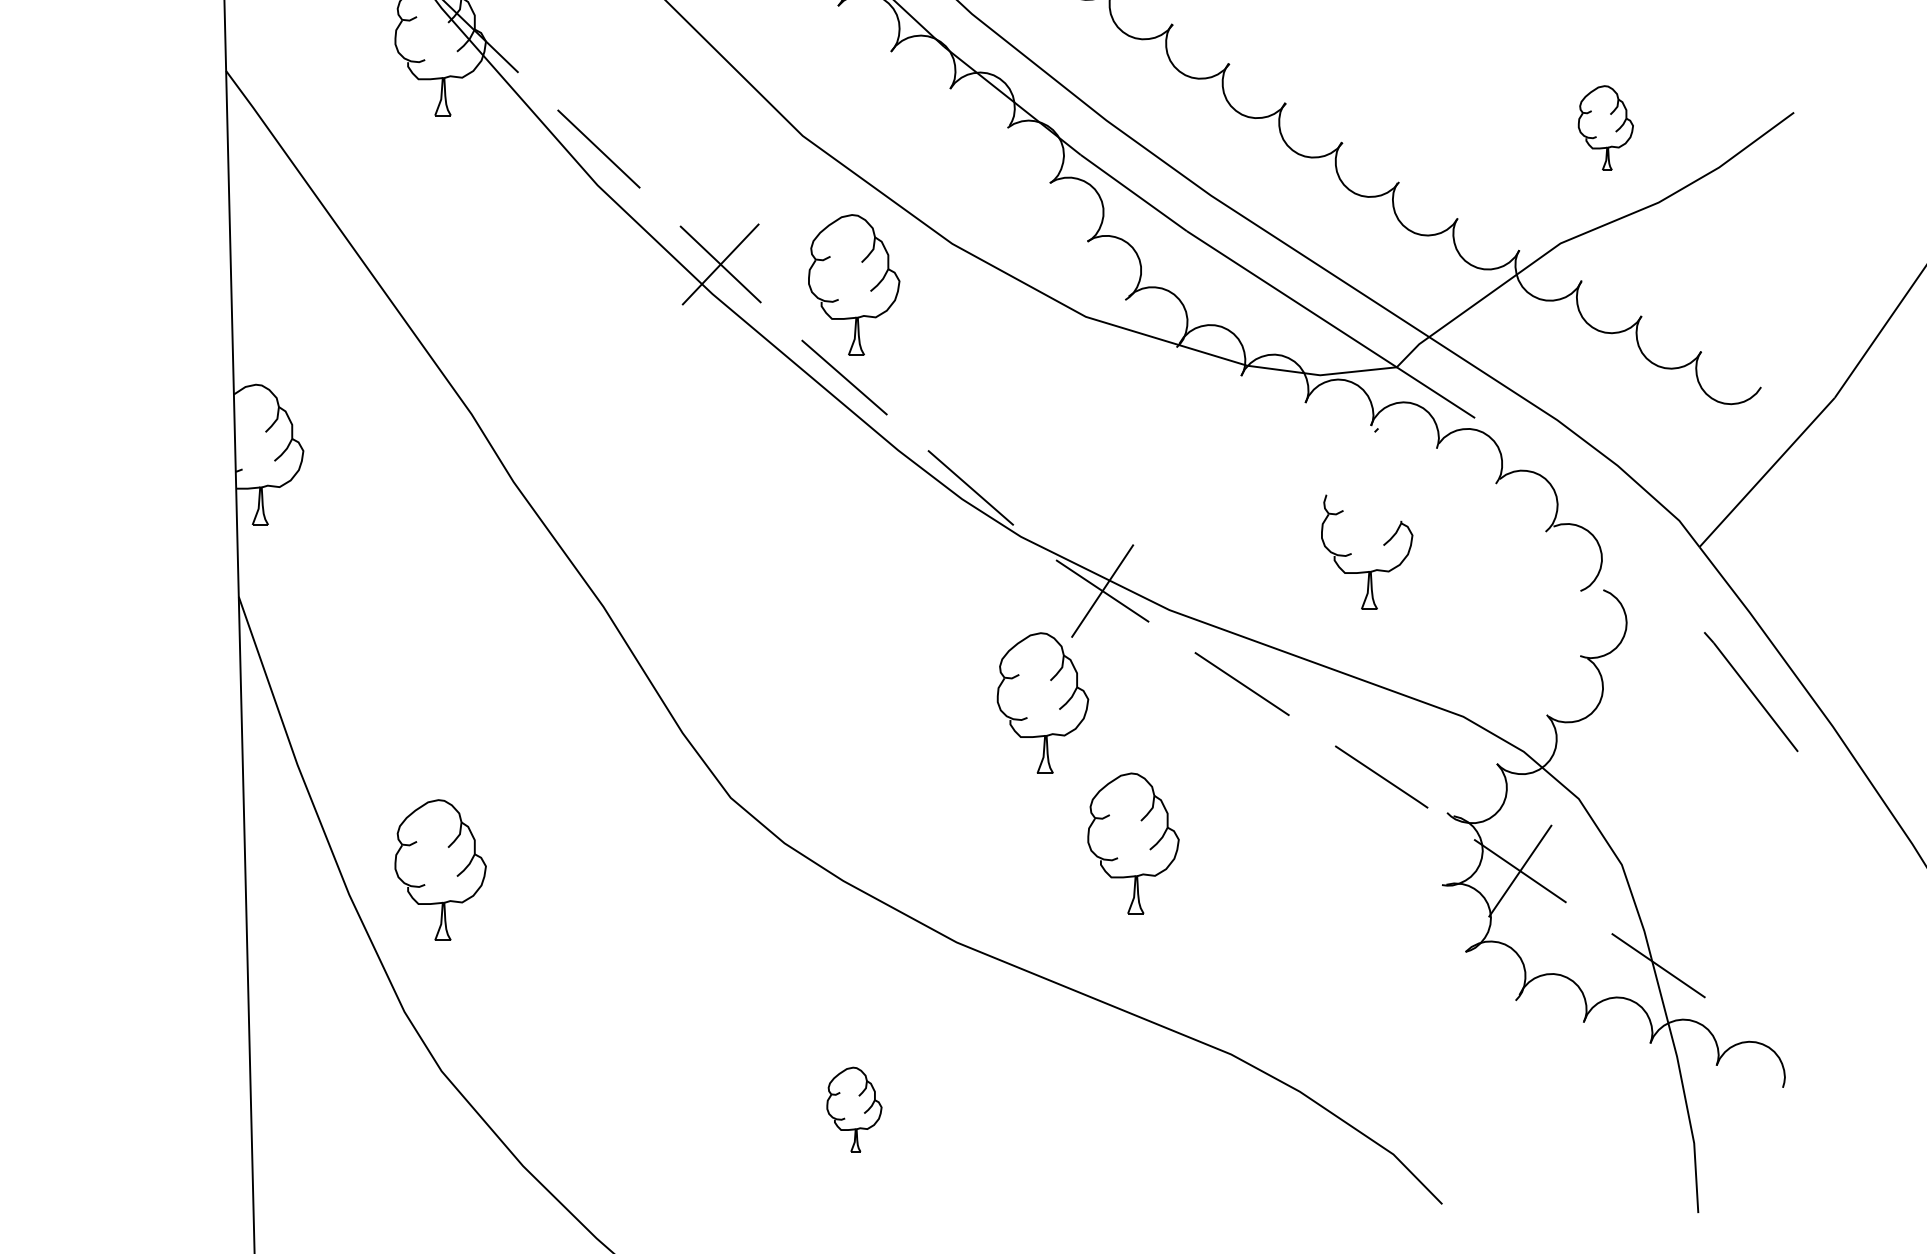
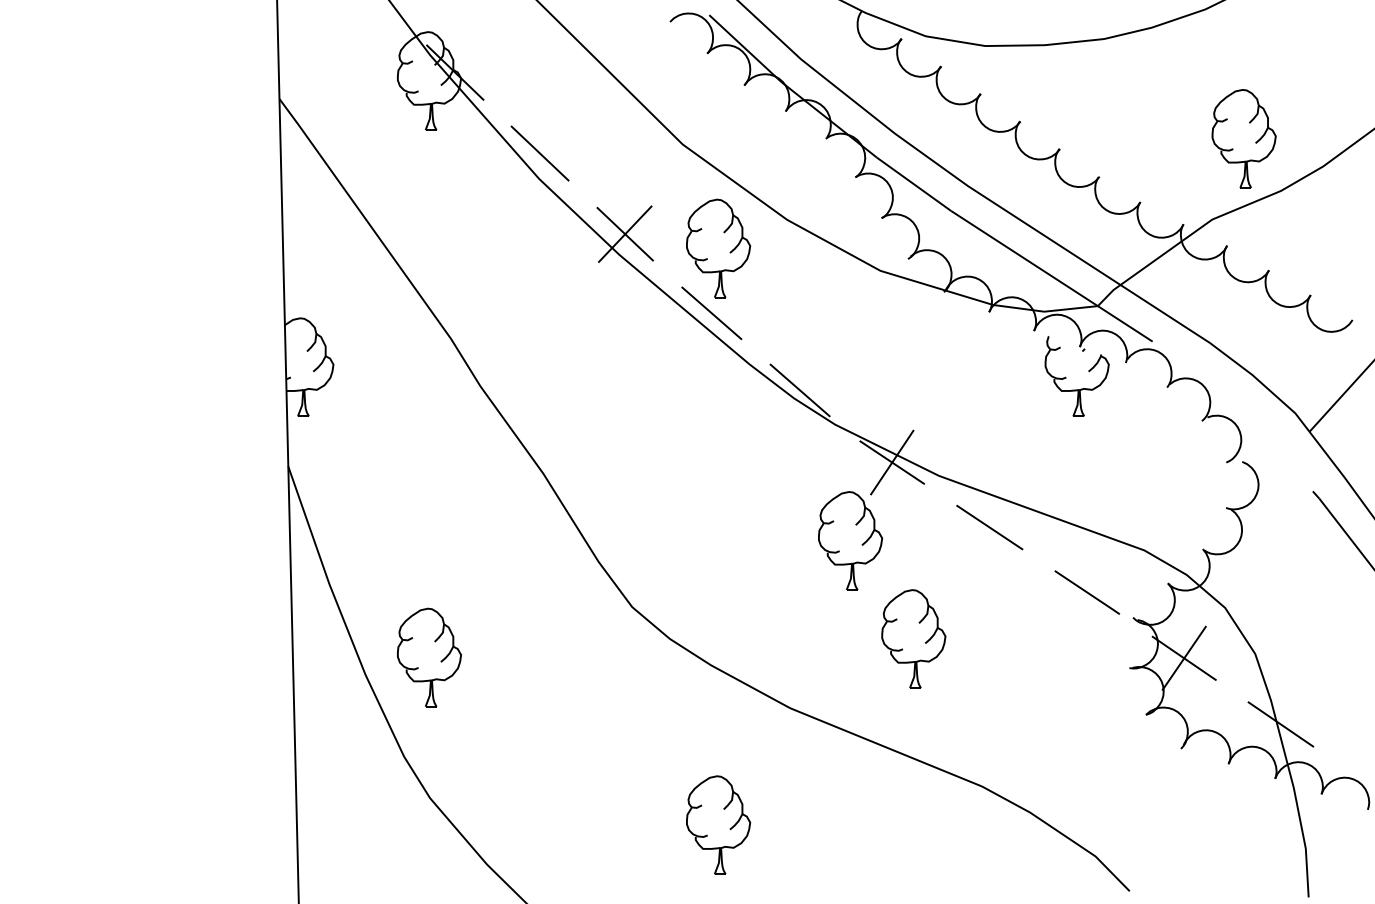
part: (1605, 127) -> (1243, 138), size x1.67
part: (1351, 553) -> (1066, 377), moved
part: (854, 1108) -> (718, 824), size x1.67

